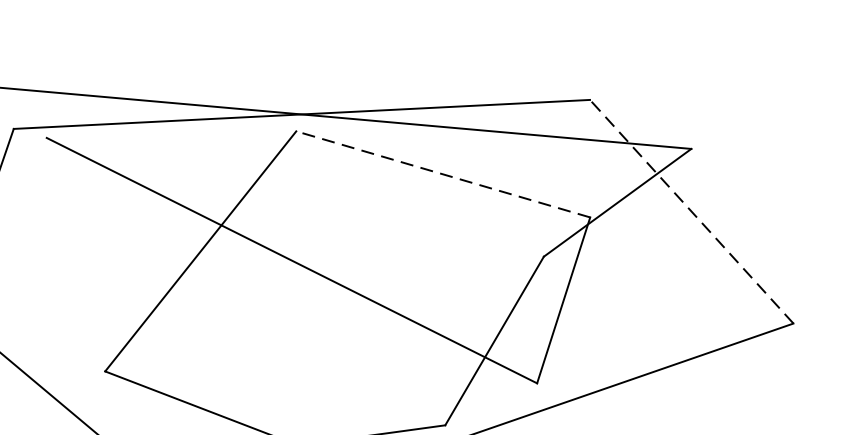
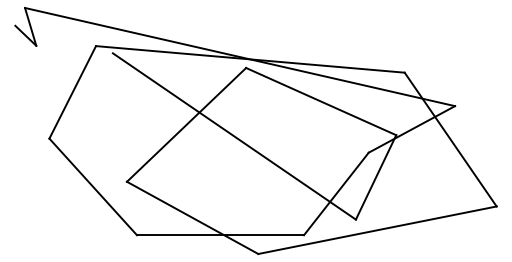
line: (441, 174) -> (320, 101), dashed -> solid
line: (691, 211) -> (450, 139), dashed -> solid

